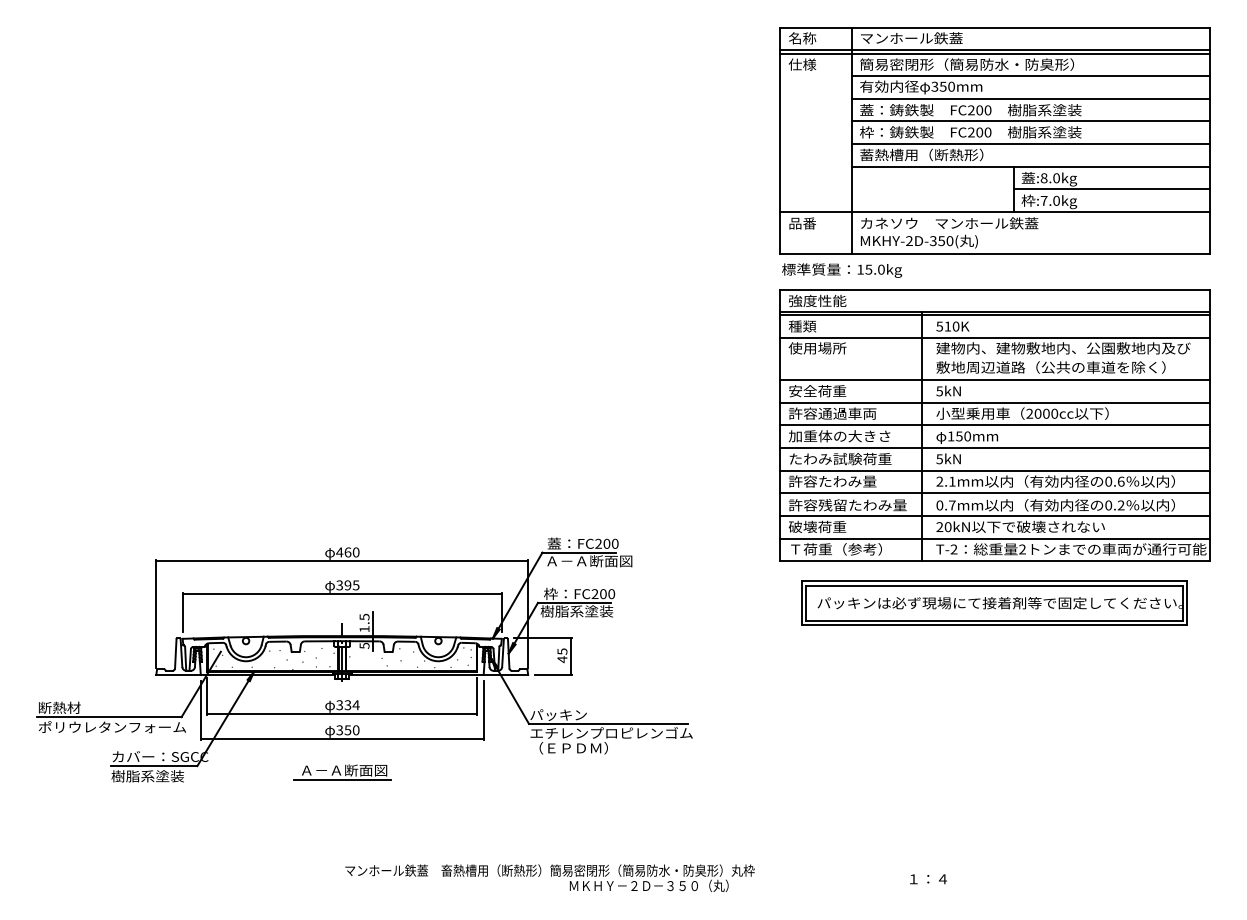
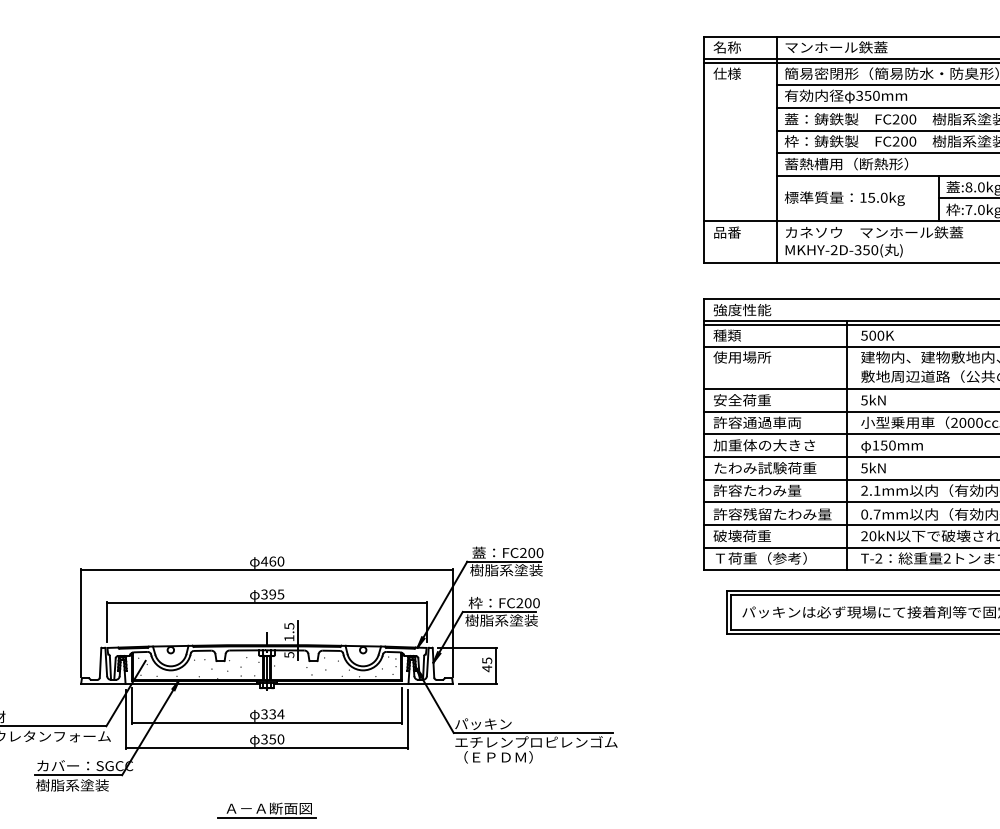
text: (842, 270) -> (845, 198), moved
text: (947, 326) -> (872, 335), 510K -> 500K
text: (588, 561) -> (513, 570), Ａ－Ａ断面図 -> 樹脂系塗装
part: (342, 772) -> (267, 810), moved

